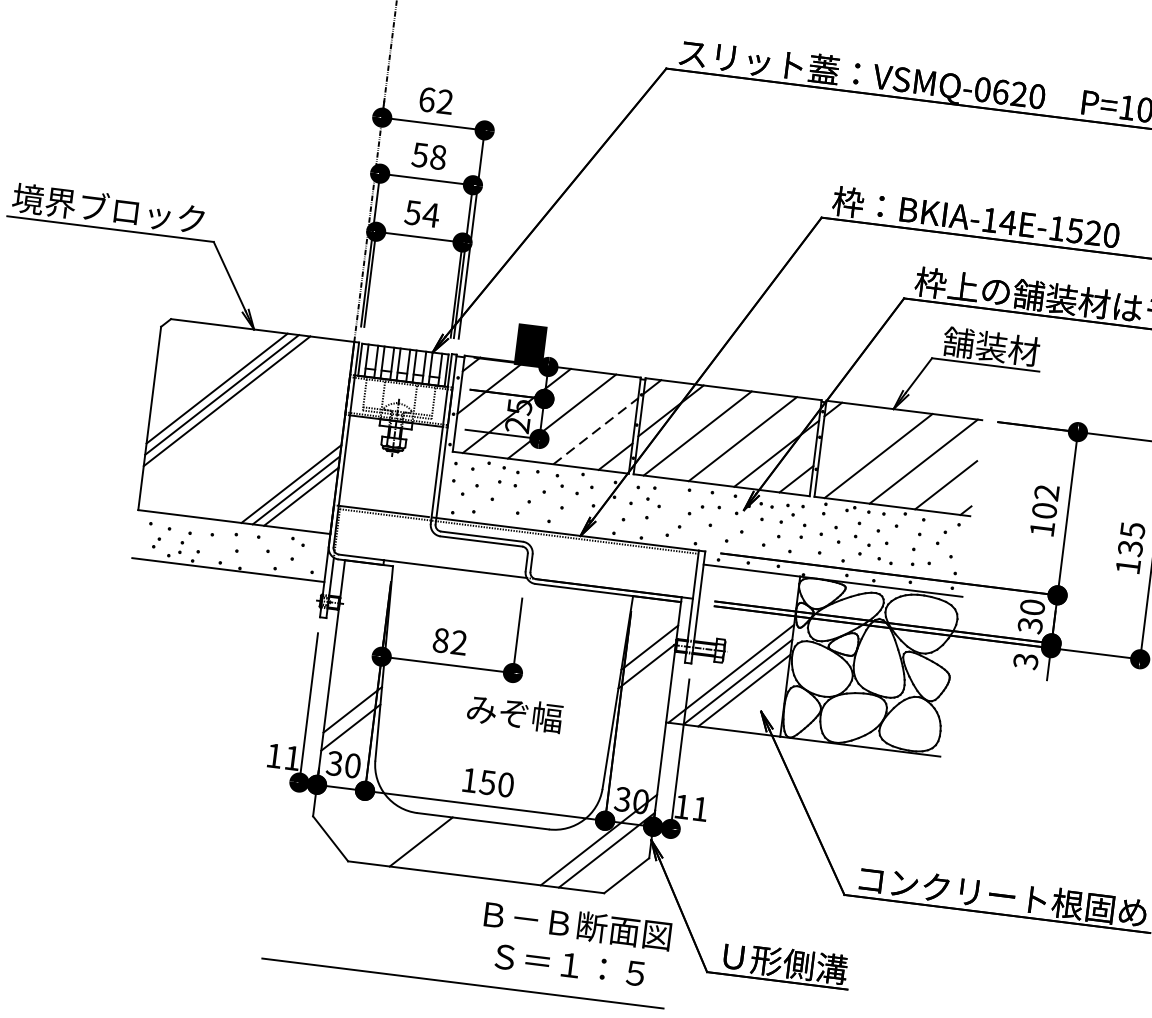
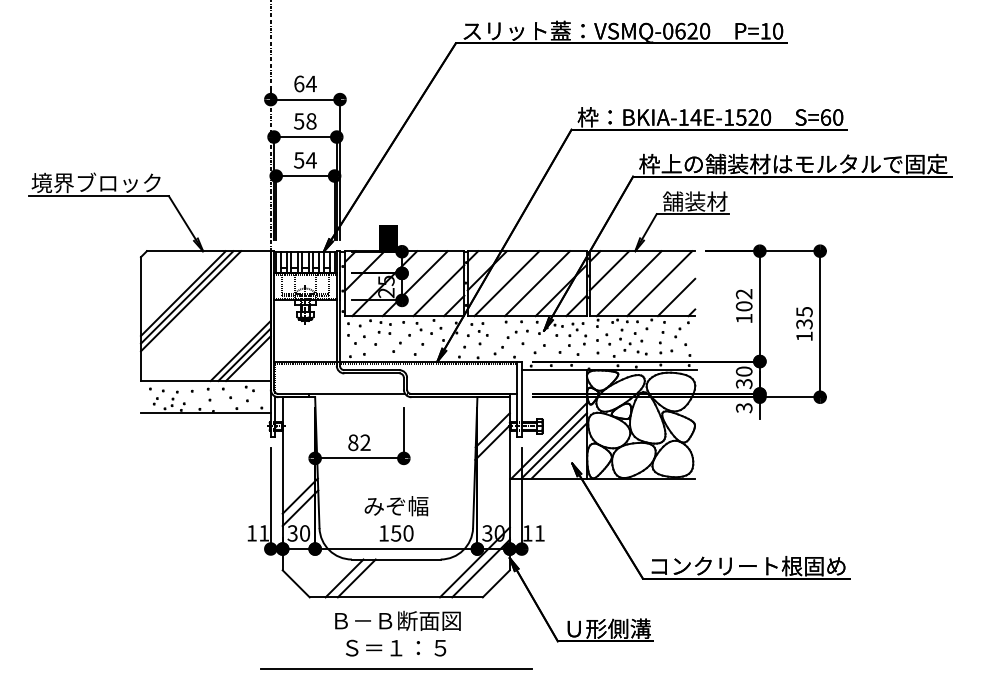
text: (443, 101) -> (310, 83), 62 -> 64
line: (596, 431) -> (439, 290), dashed -> solid
line: (851, 432) -> (609, 270), added
text: (514, 714) -> (396, 506), moved
line: (403, 839) -> (344, 578), added
text: (574, 943) -> (397, 633), moved

